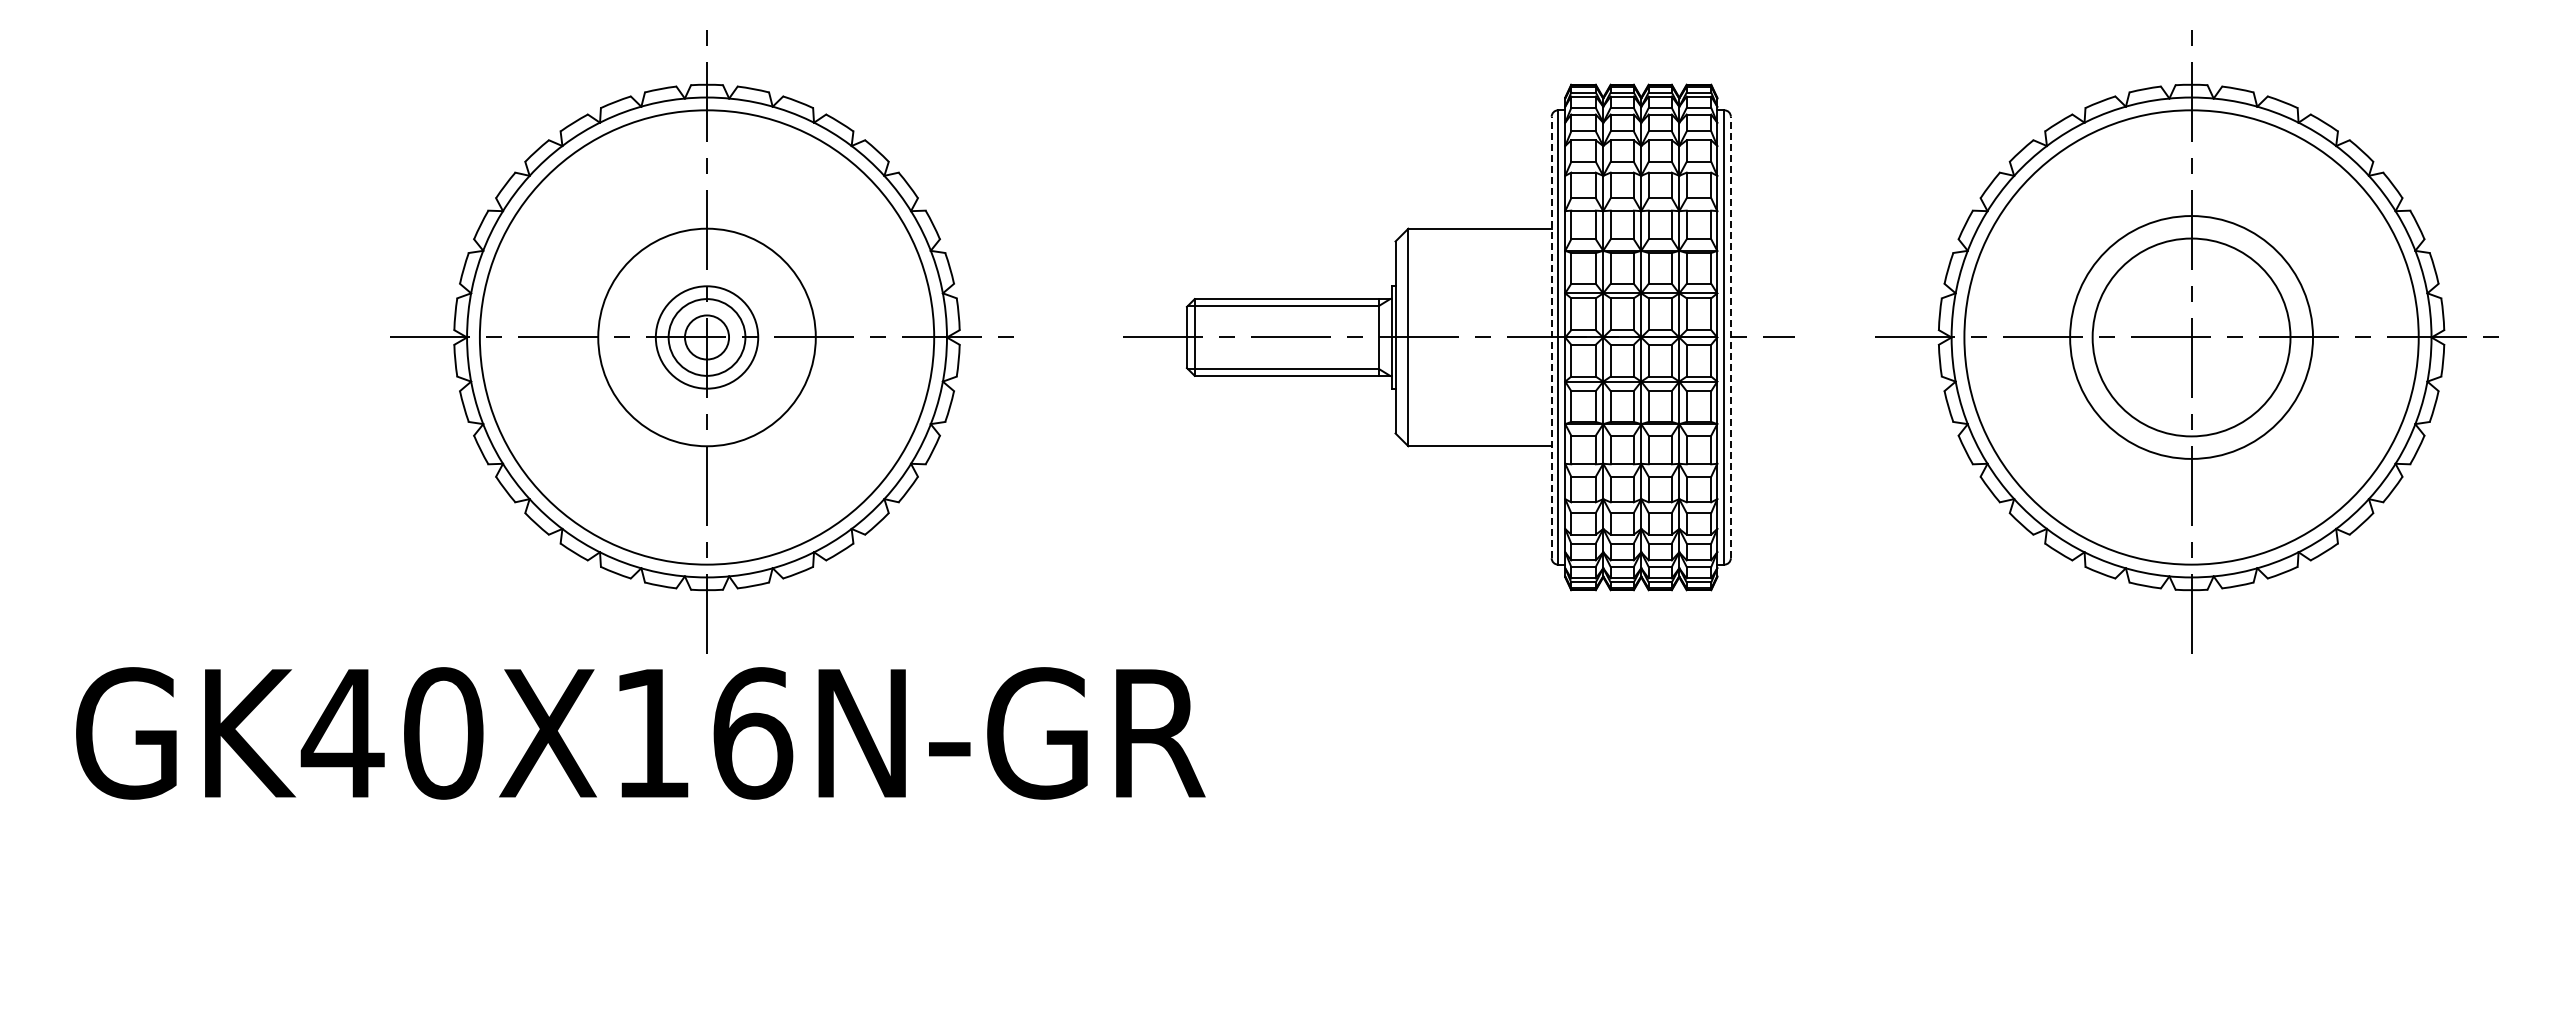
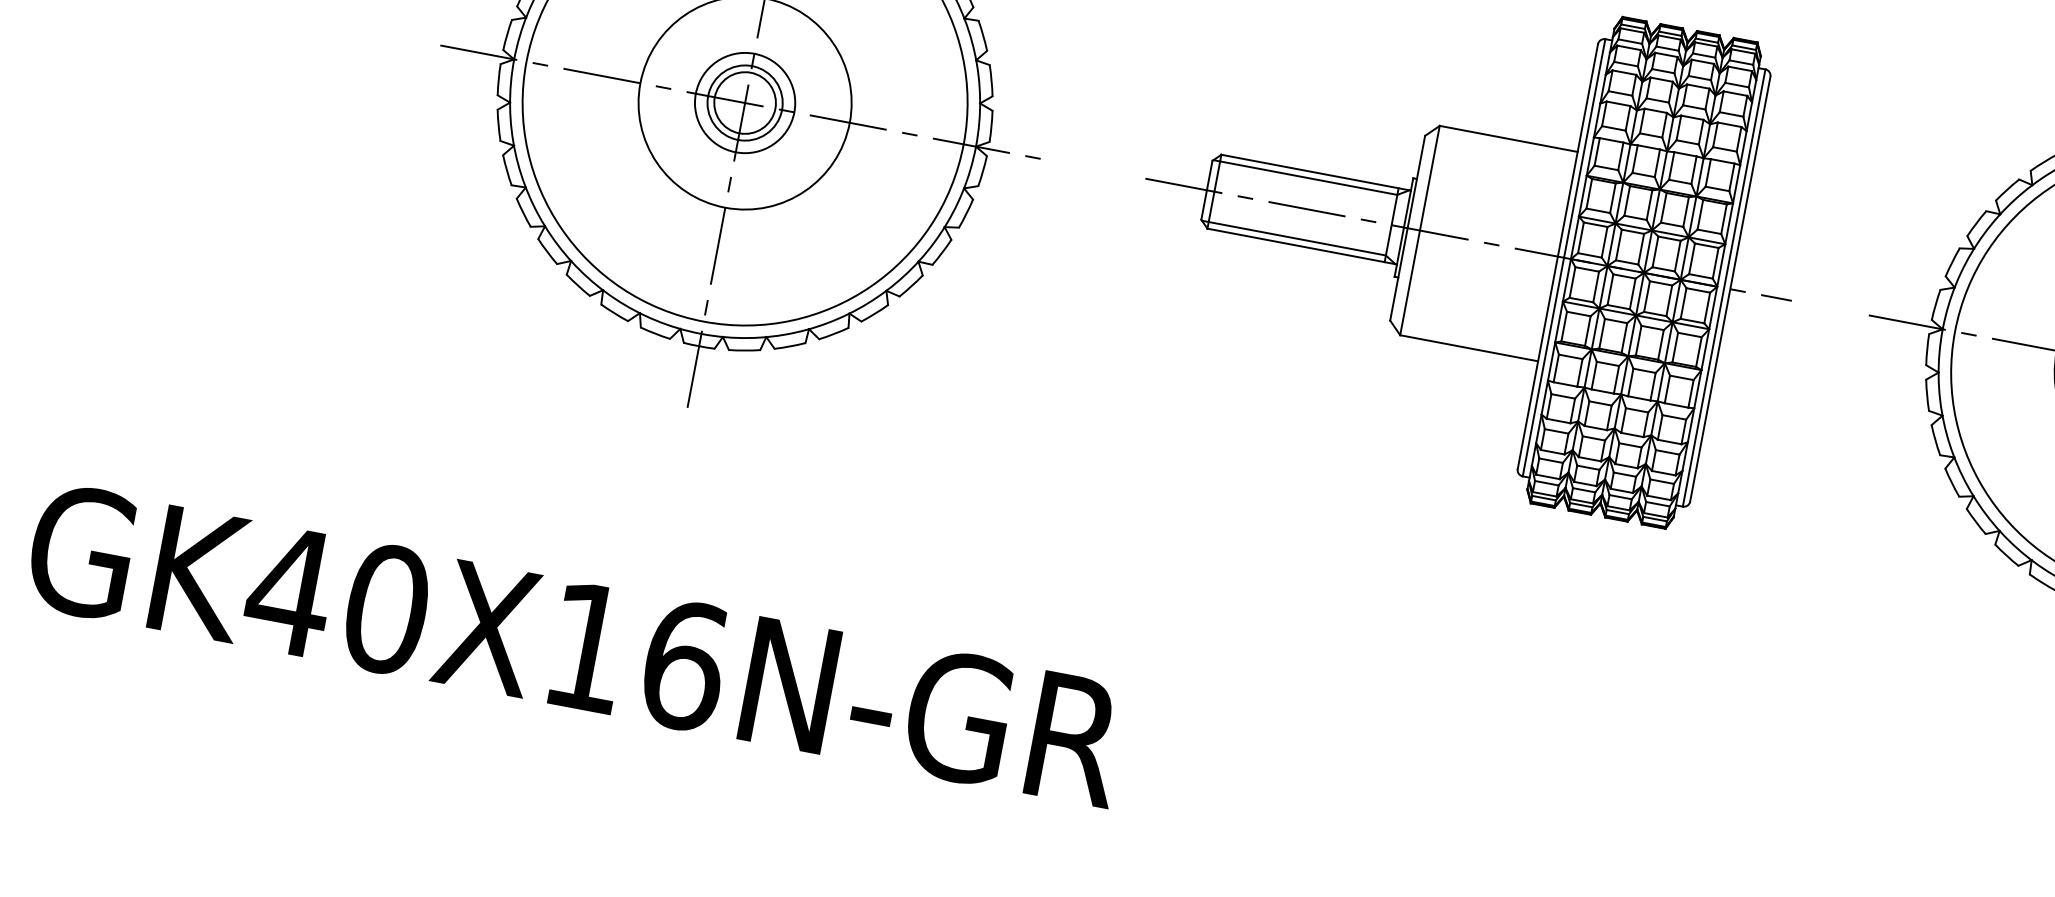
circle: (706, 337) -> (744, 102), size x1.43
line: (1551, 337) -> (1557, 256), dashed -> solid
line: (1730, 337) -> (1729, 289), dashed -> solid
text: (640, 733) -> (576, 645), moved

